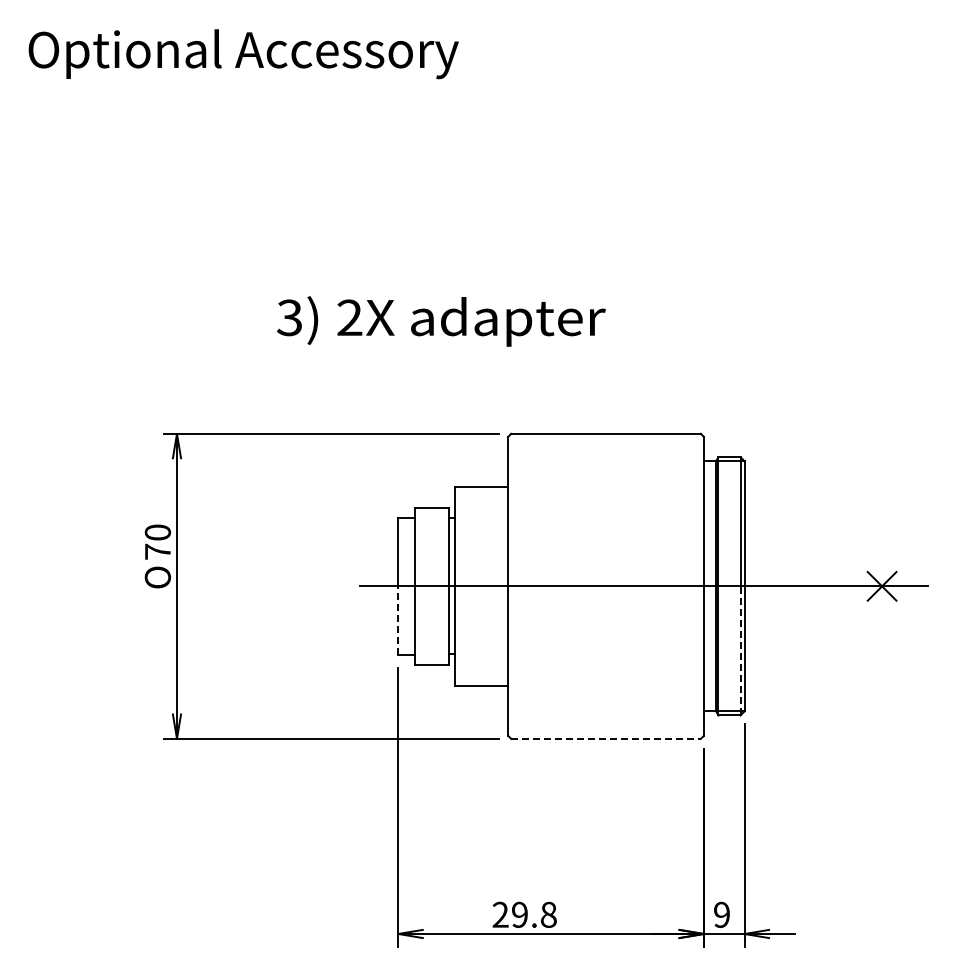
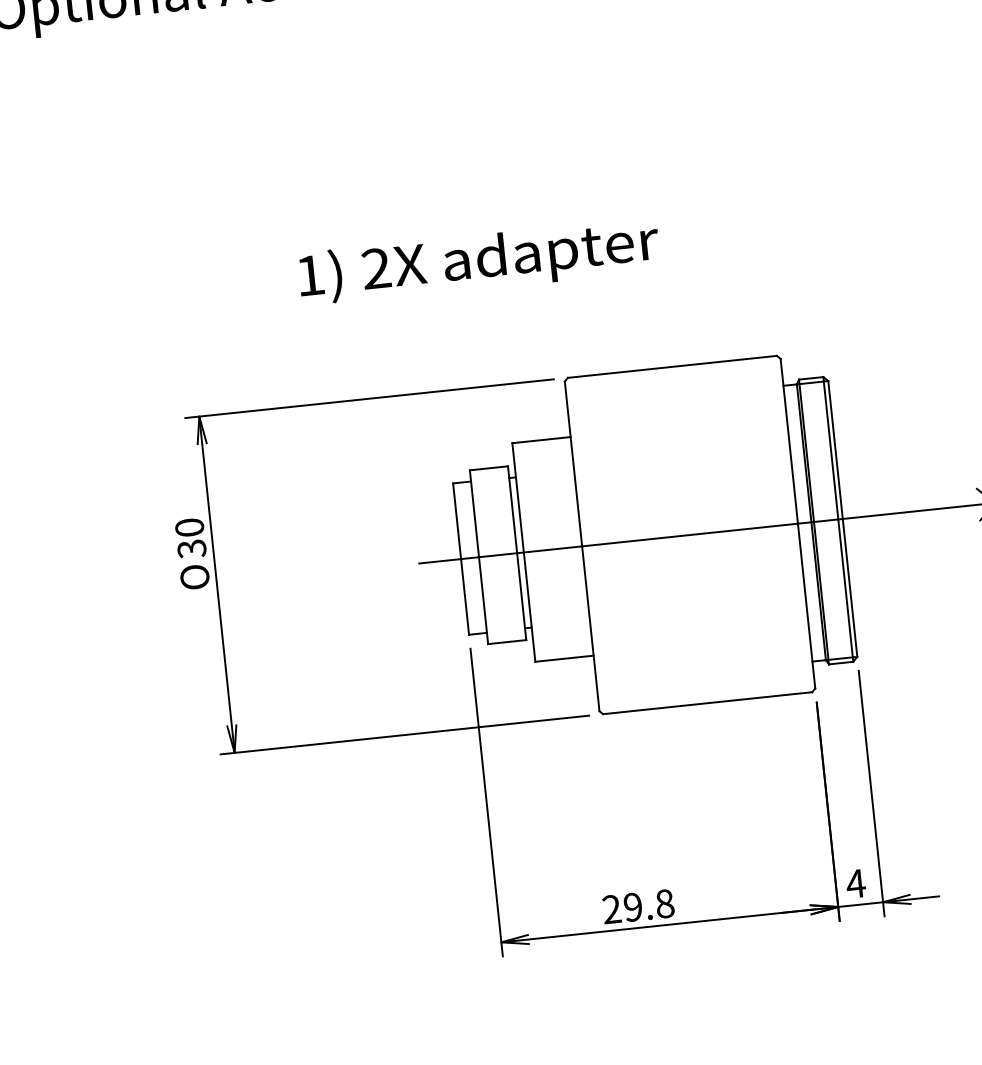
text: (288, 317) -> (308, 275), 3) -> 1)
text: (157, 551) -> (191, 548), 70 -> 30
line: (398, 620) -> (465, 596), dashed -> solid
line: (740, 650) -> (845, 590), dashed -> solid
line: (606, 738) -> (708, 702), dashed -> solid
text: (721, 914) -> (855, 883), 9 -> 4

